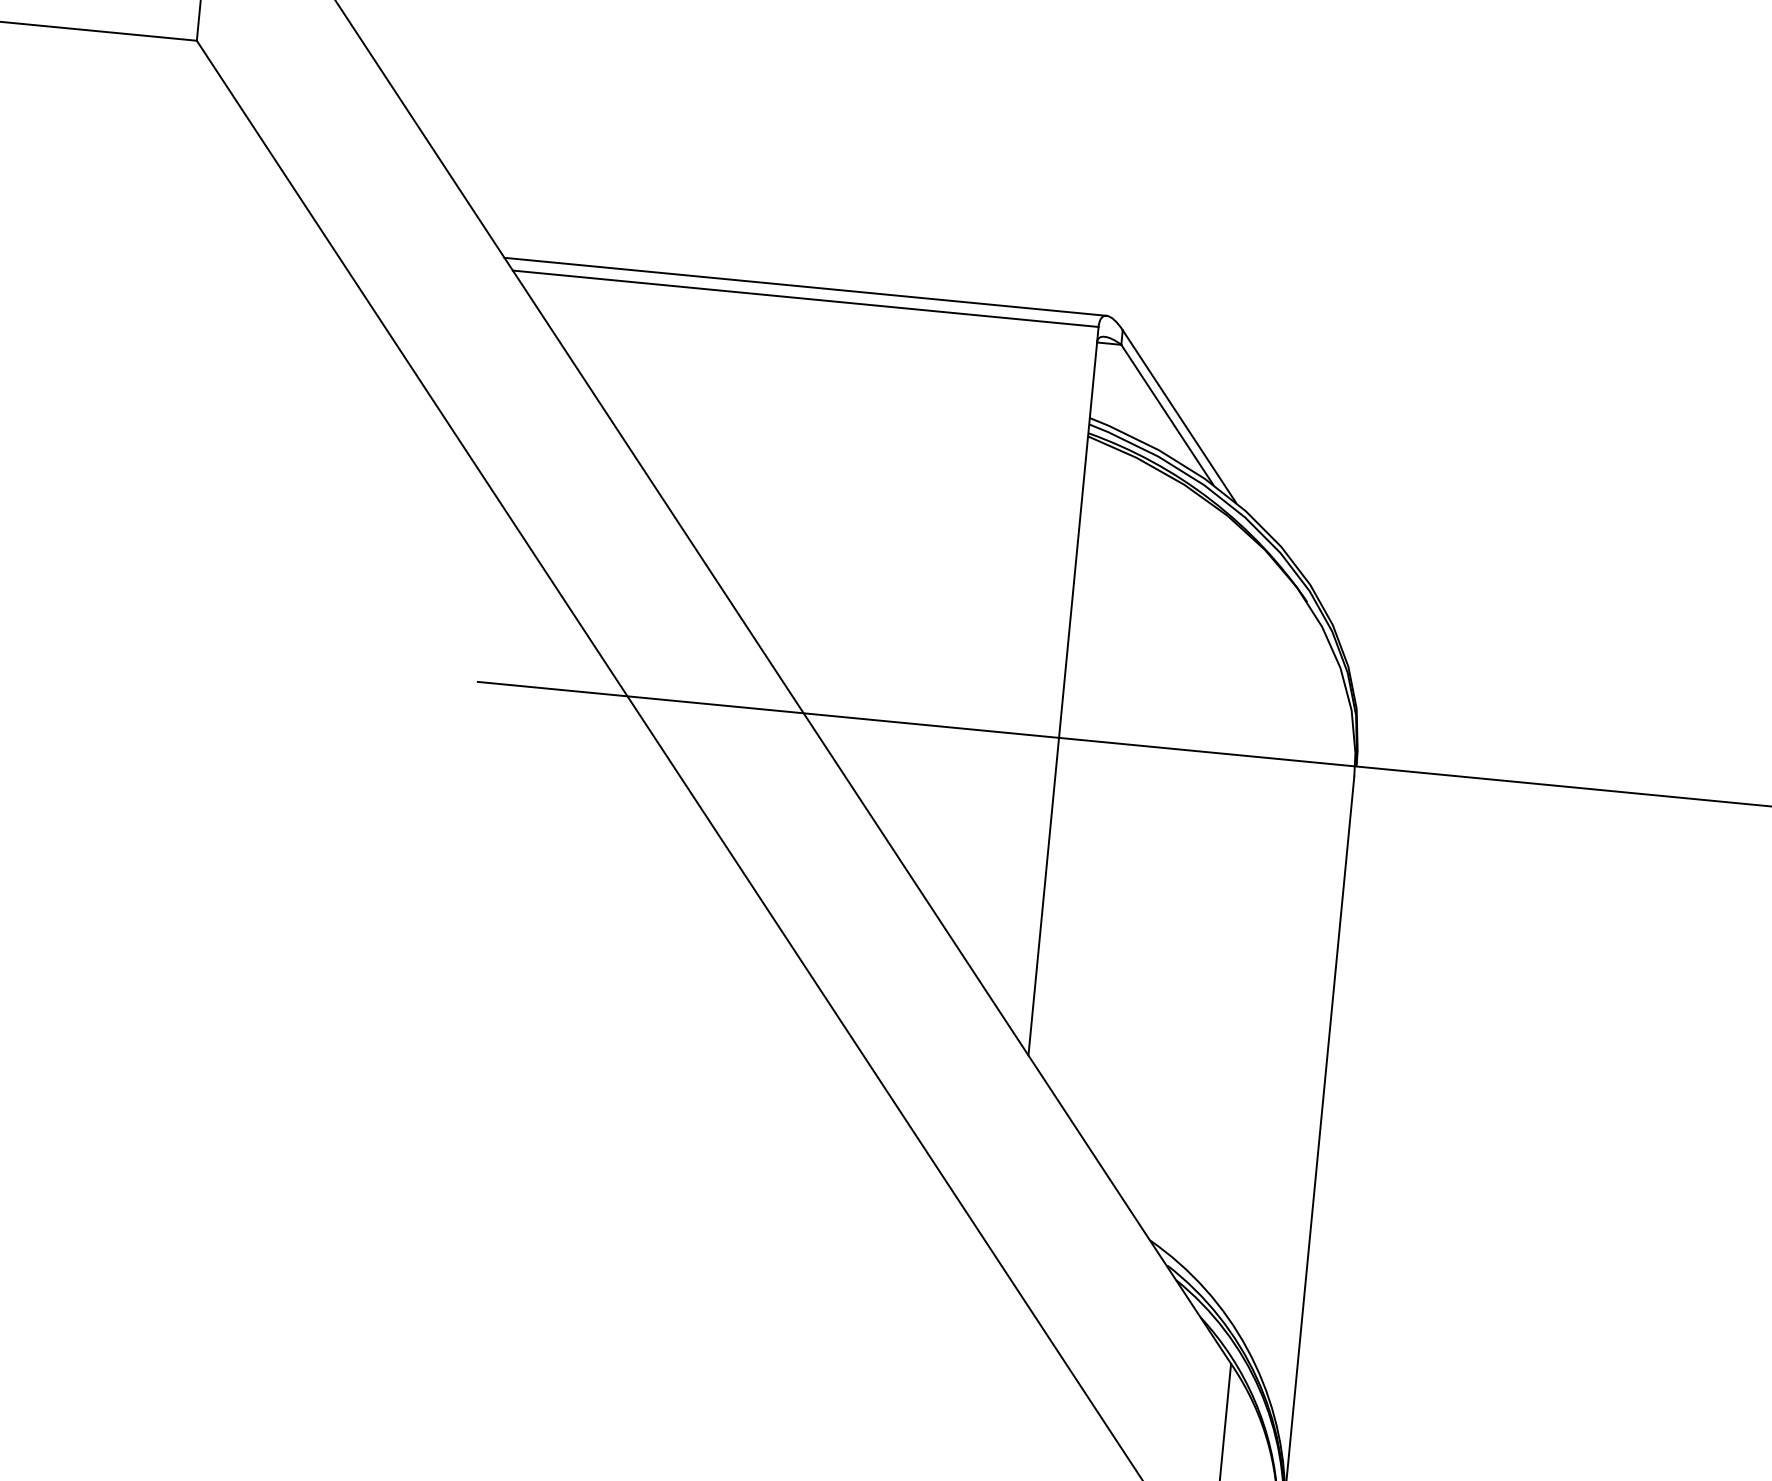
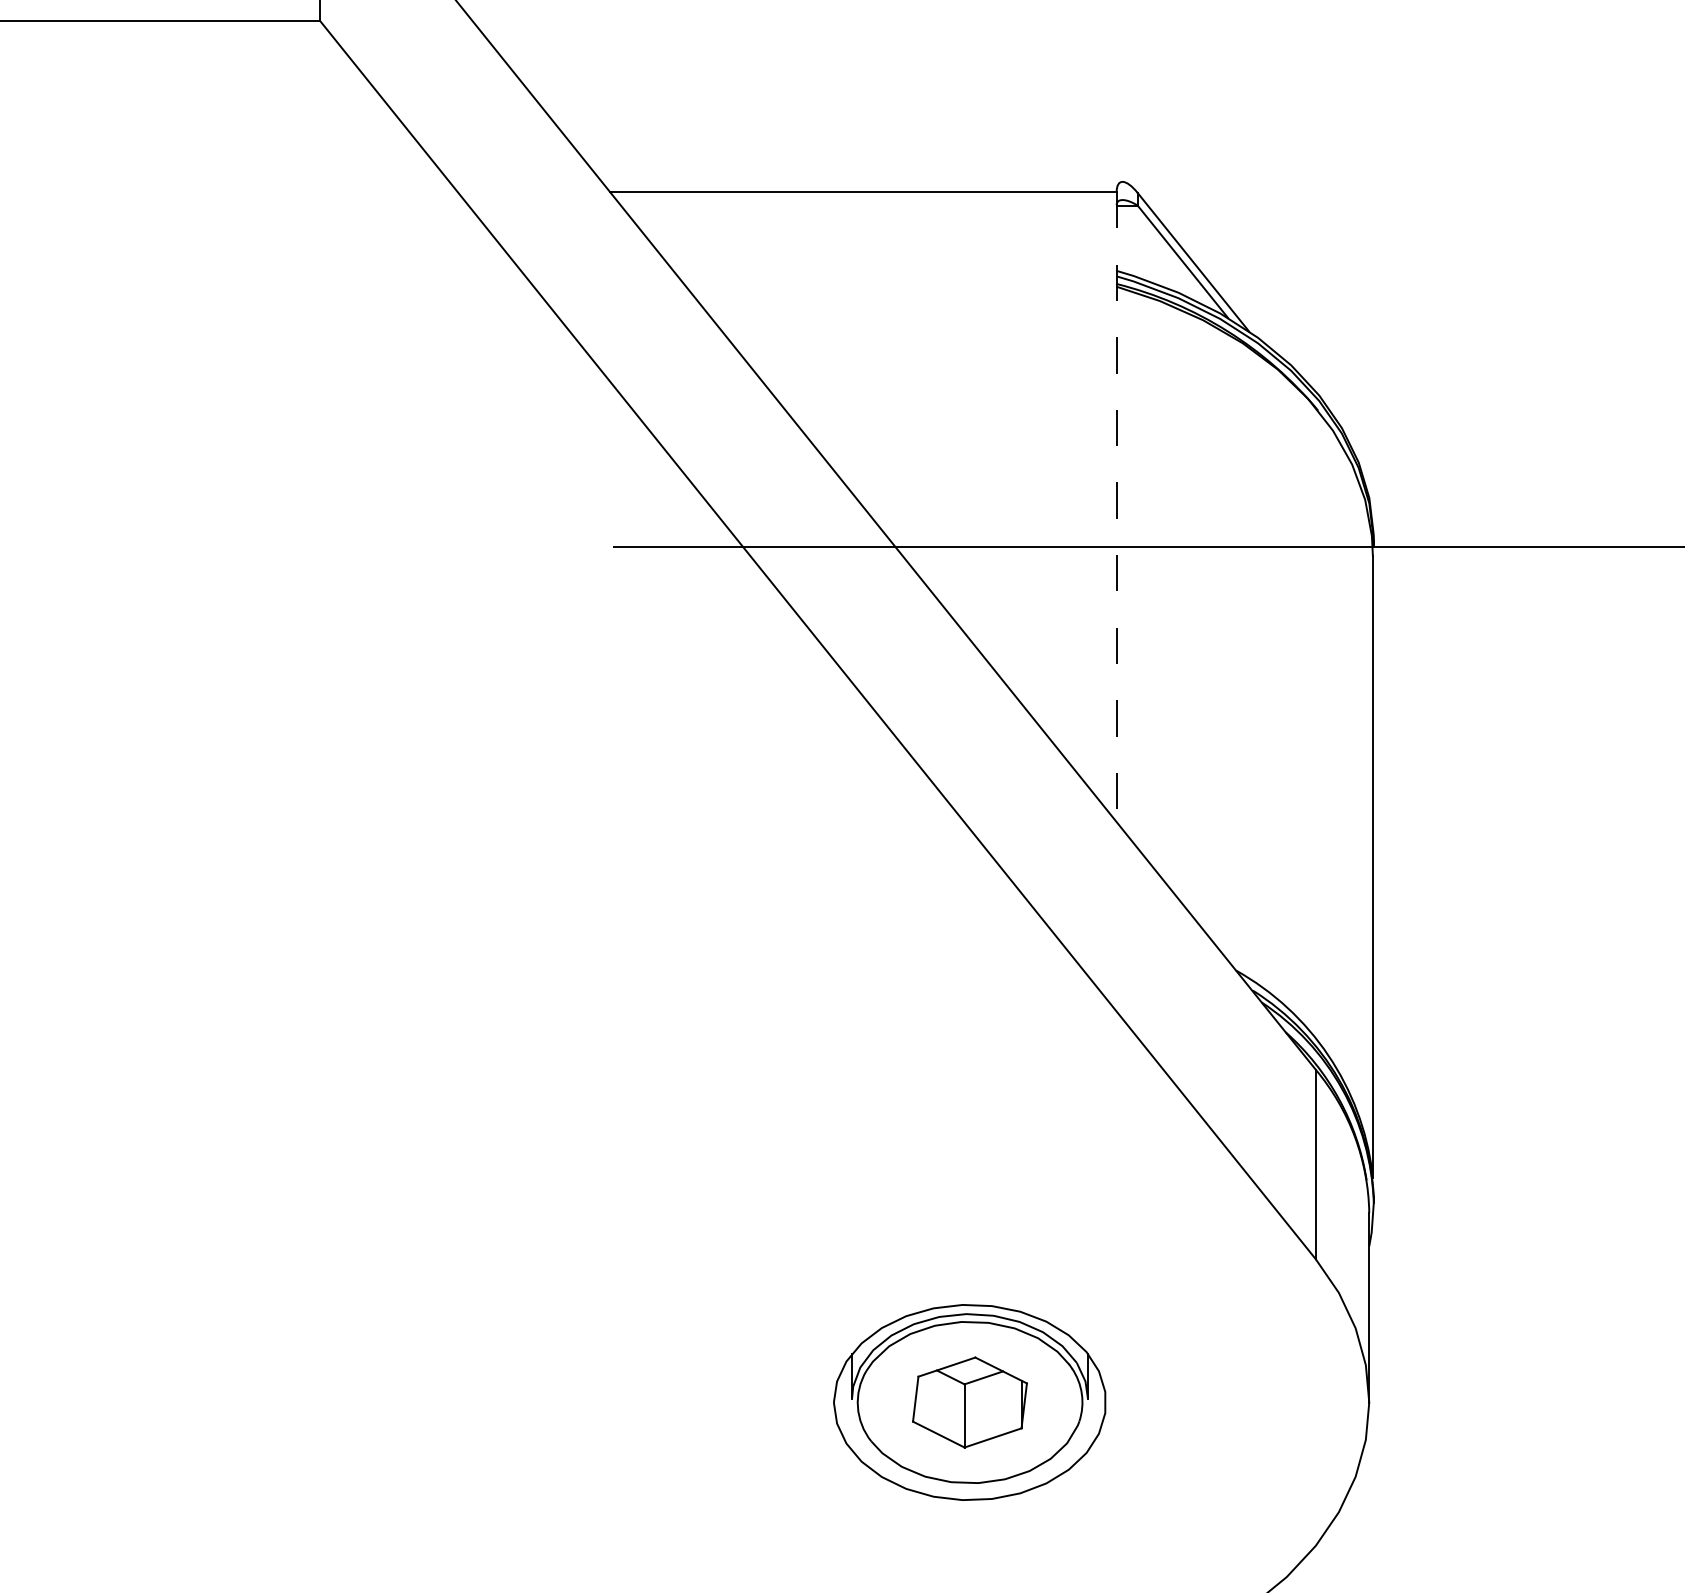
line: (804, 286) -> (861, 181), removed
line: (1063, 691) -> (1116, 507), solid -> dashed

